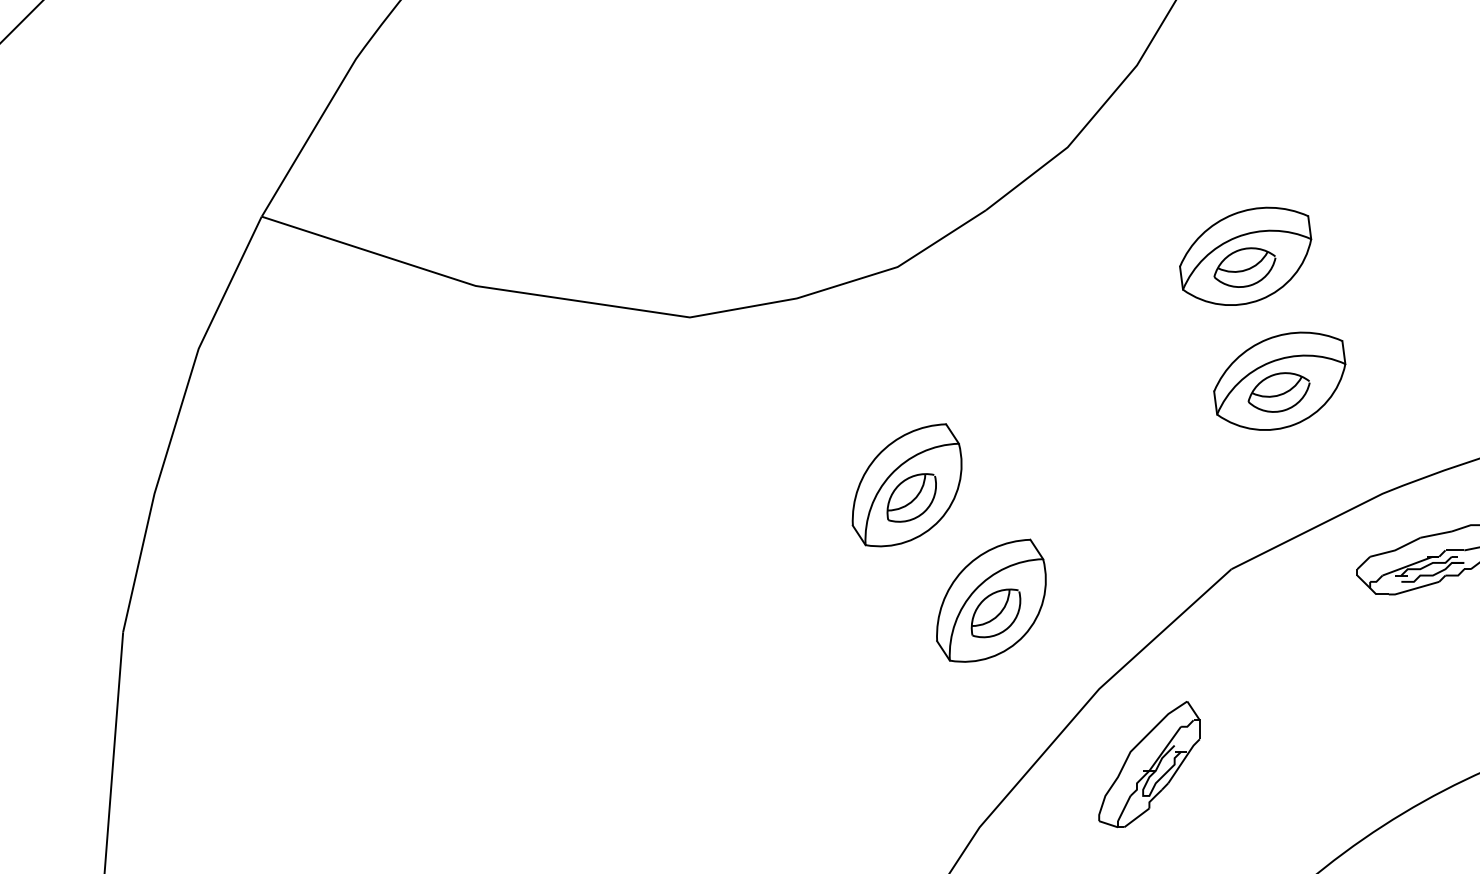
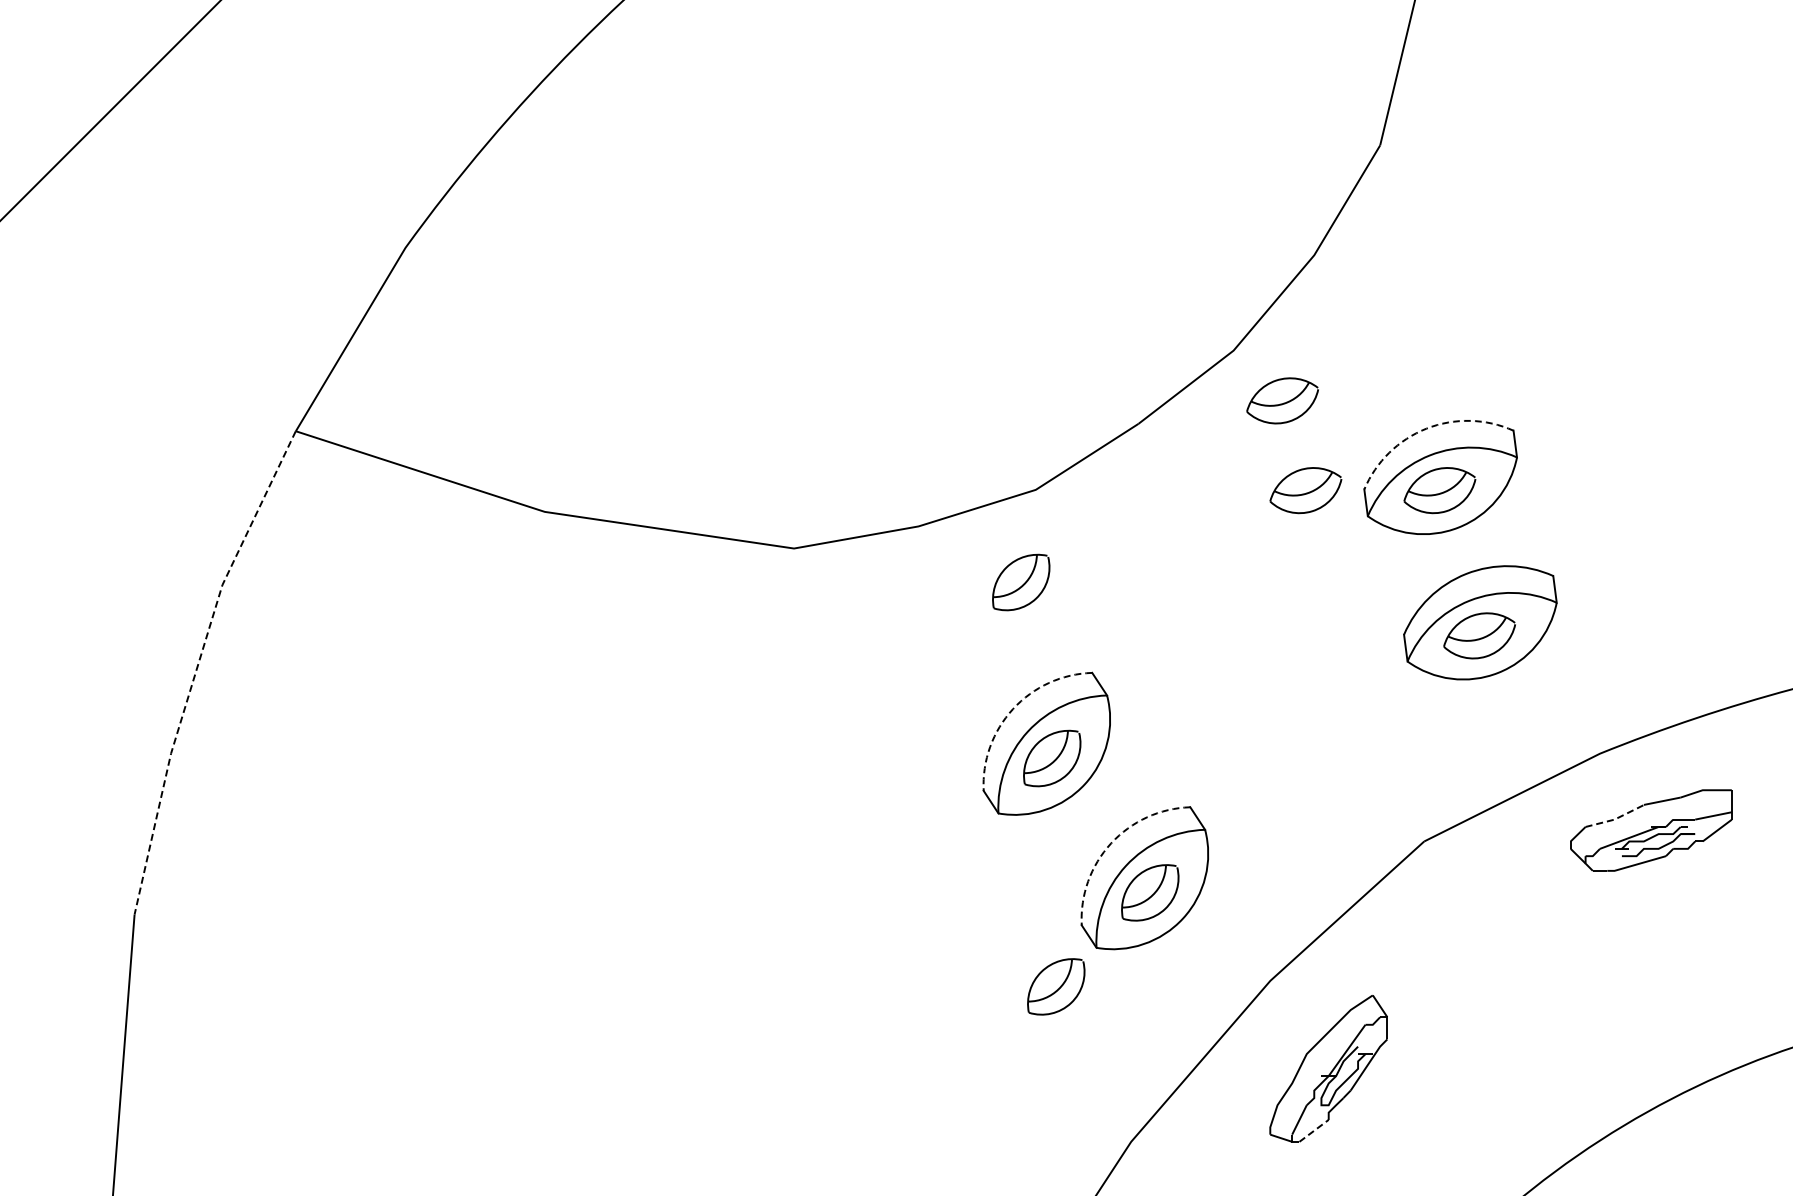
part: (1109, 190) -> (1282, 400), added
arc: (1233, 214) -> (1426, 428), solid -> dashed
part: (1129, 267) -> (1305, 490), added
part: (885, 346) -> (1021, 582), added
line: (177, 418) -> (197, 666), solid -> dashed
arc: (878, 455) -> (1013, 709), solid -> dashed
line: (1395, 550) -> (1615, 819), solid -> dashed
arc: (962, 570) -> (1111, 843), solid -> dashed
part: (915, 693) -> (1056, 986), added
line: (1137, 817) -> (1314, 1130), solid -> dashed

